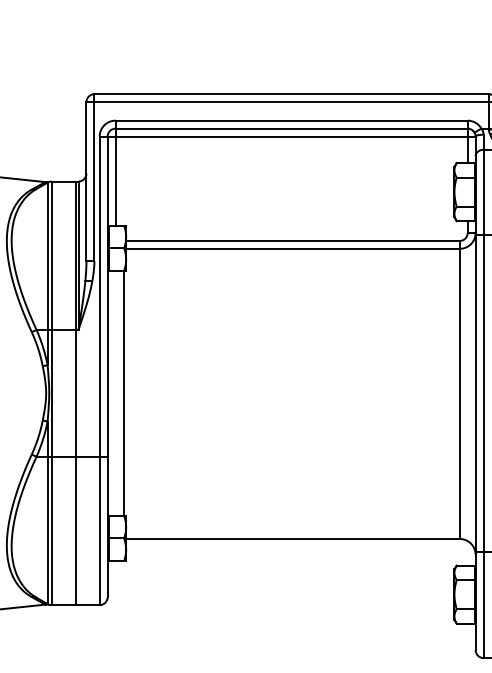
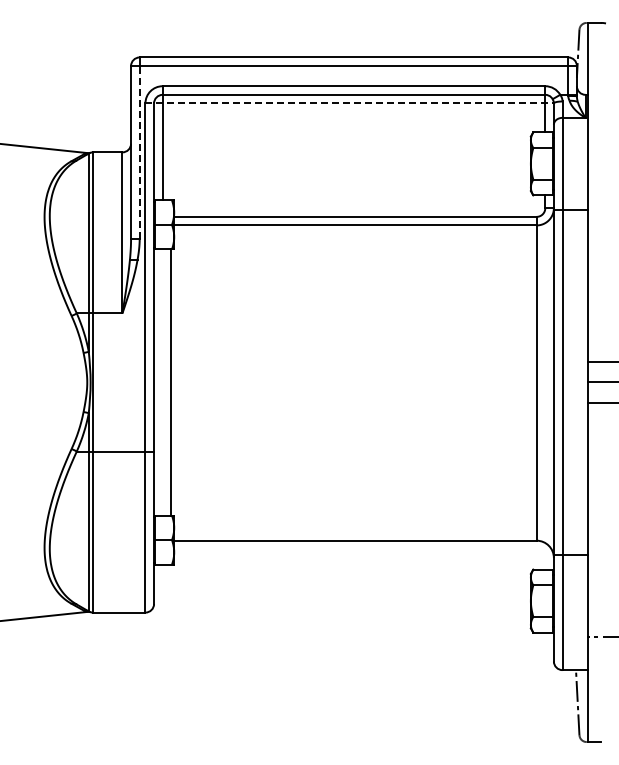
line: (288, 136) -> (350, 103), solid -> dashed
line: (94, 180) -> (139, 151), solid -> dashed
line: (75, 393) -> (119, 382), removed

